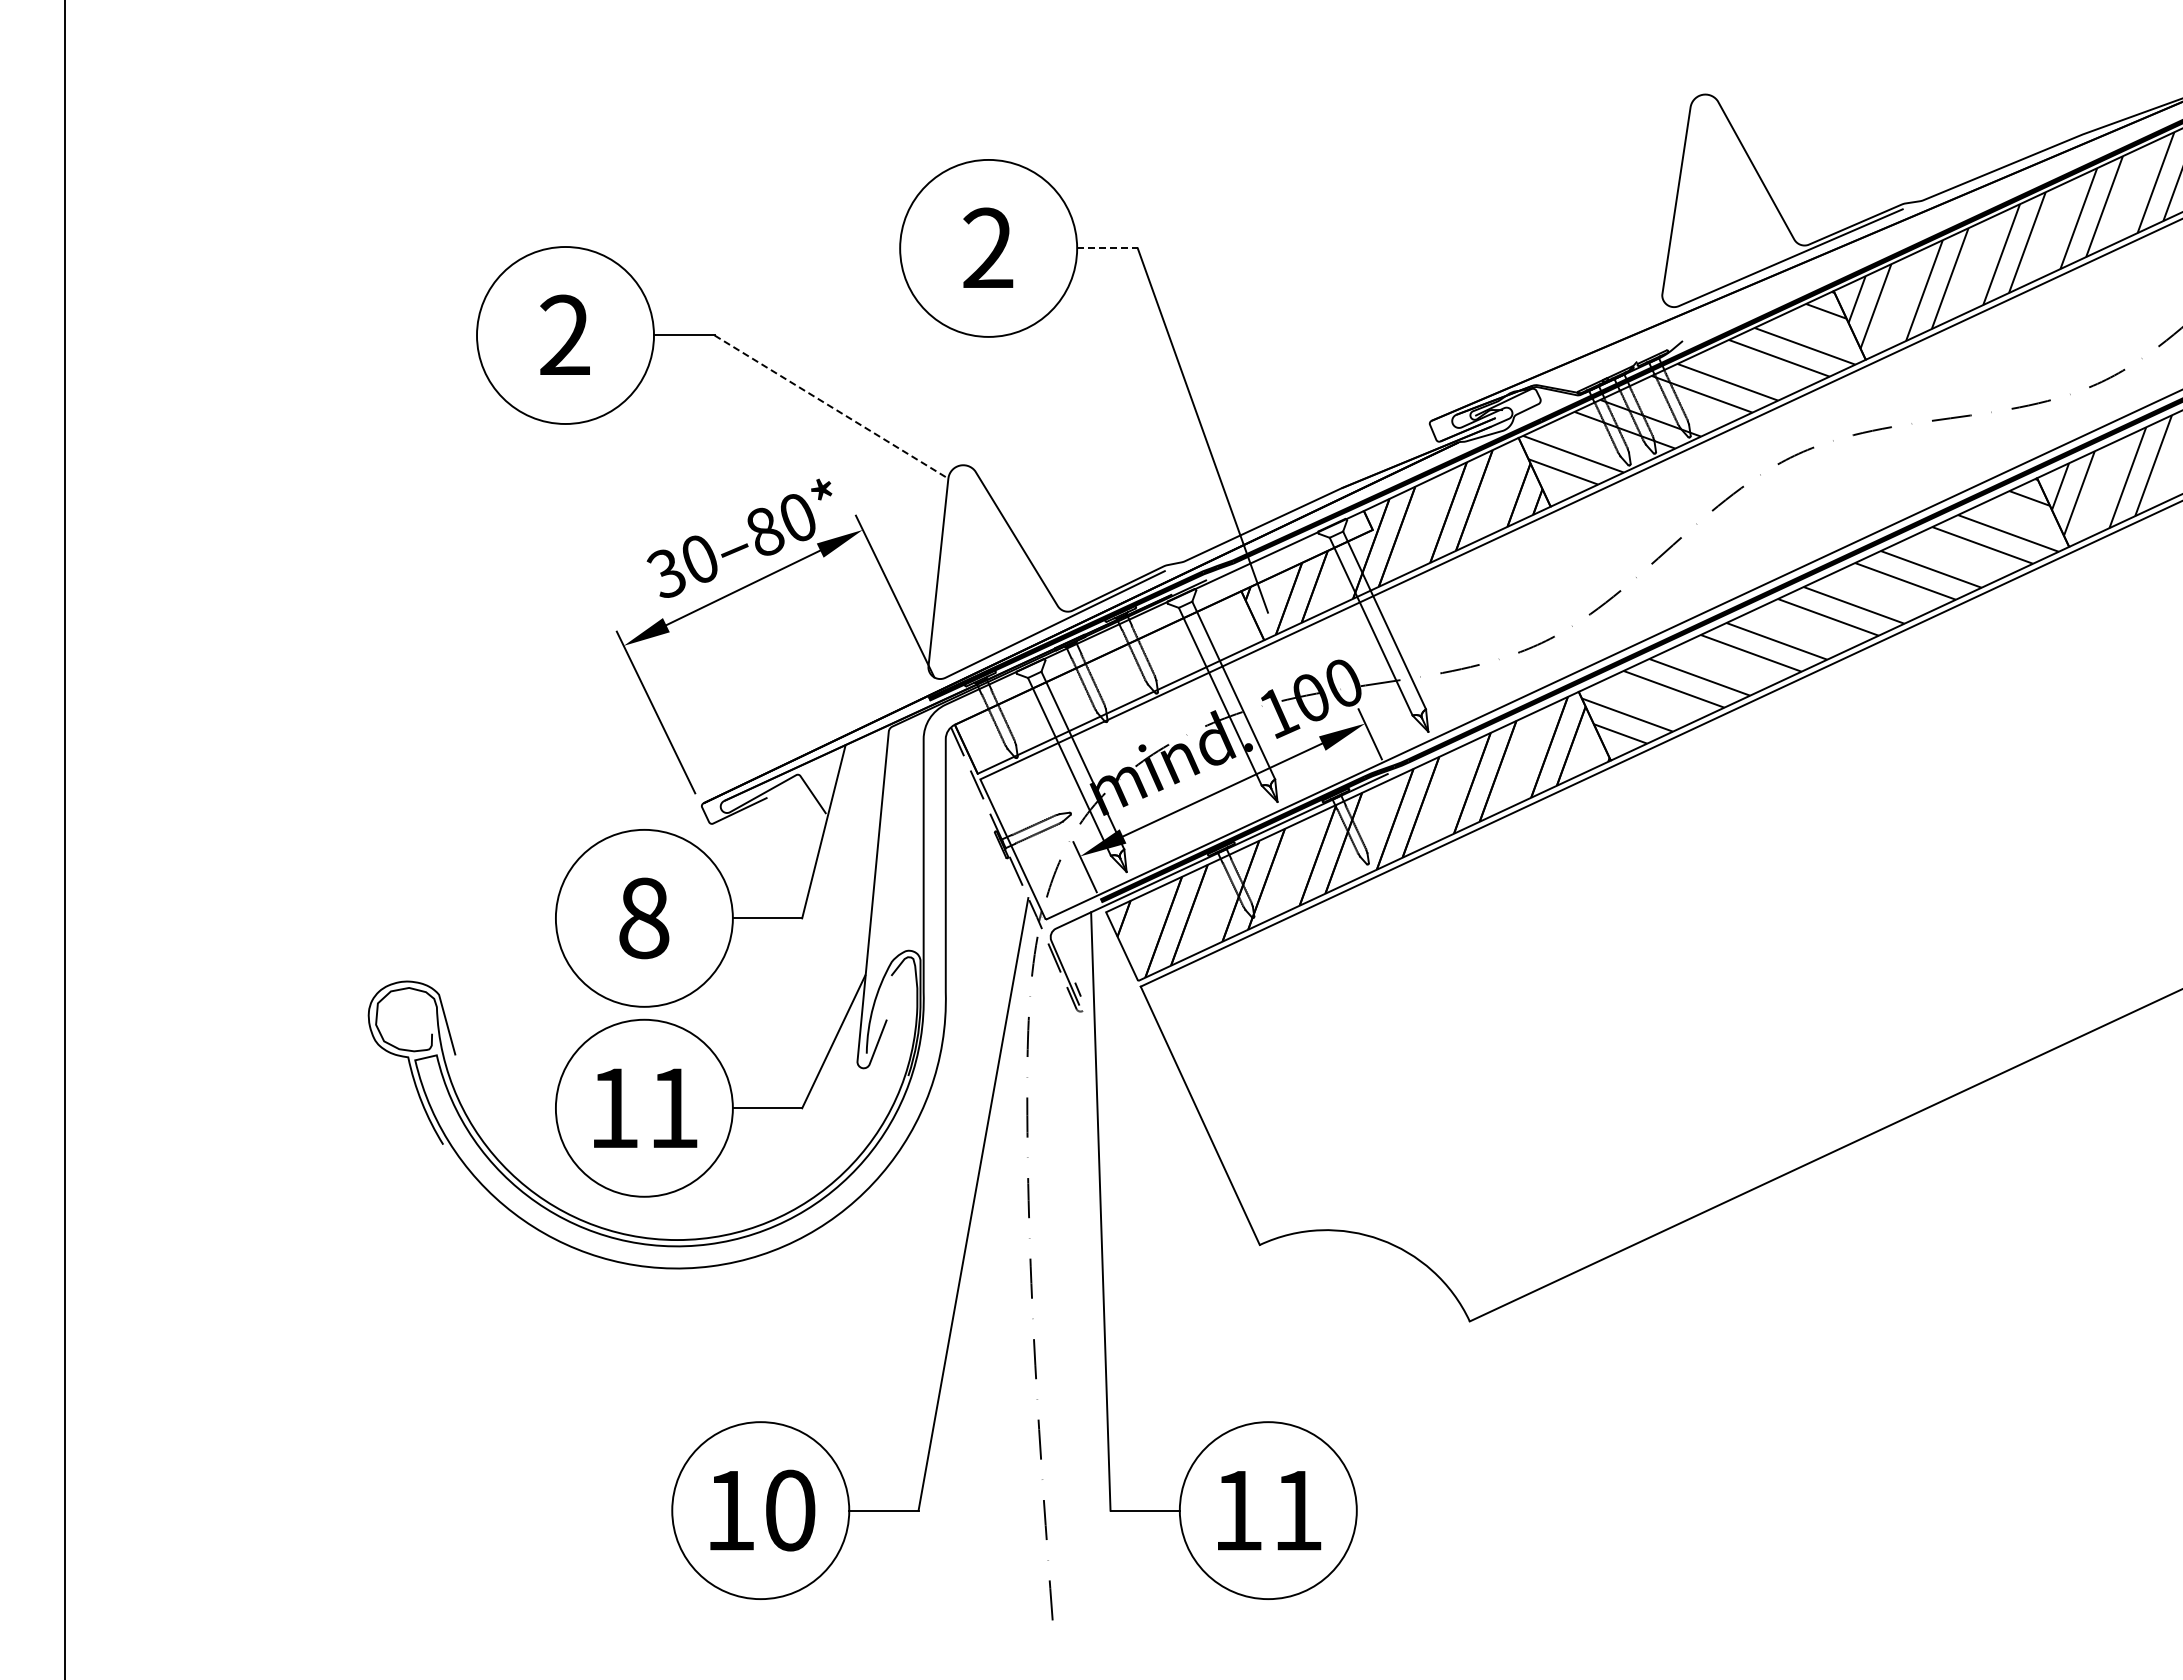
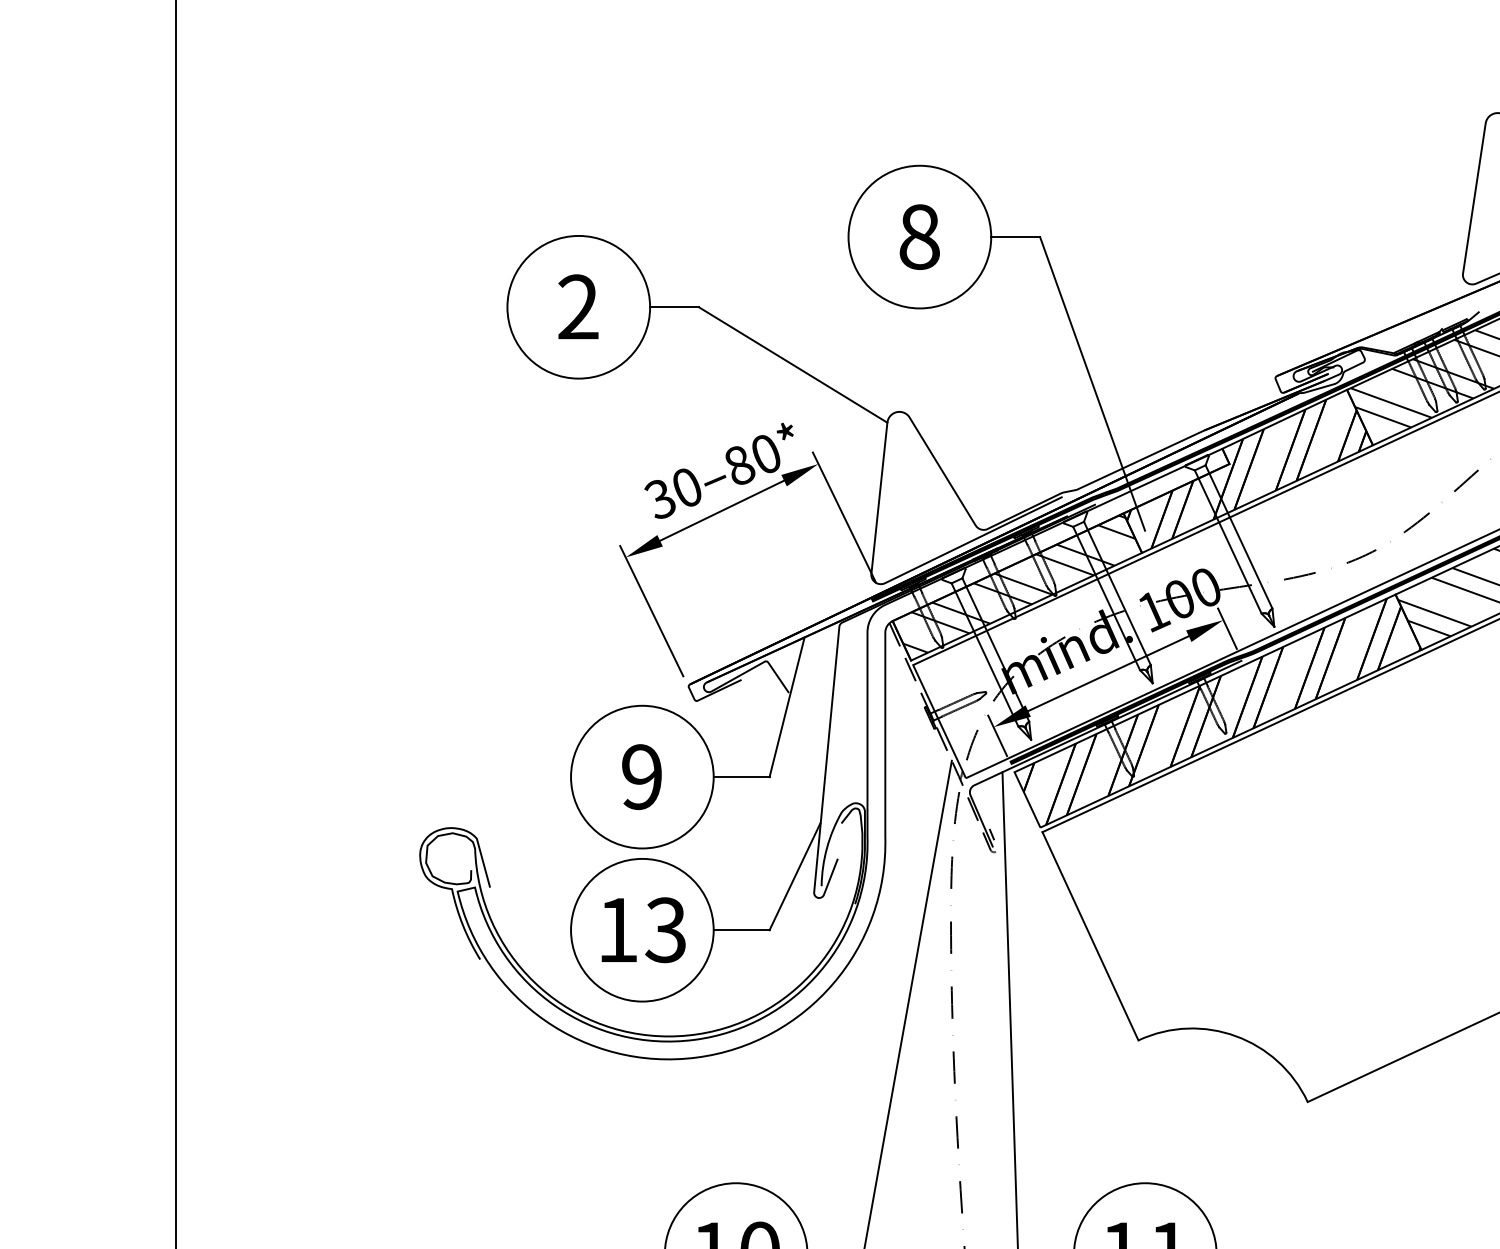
text: (988, 248) -> (919, 237), 2 -> 8
line: (1107, 248) -> (1015, 237), dashed -> solid
line: (831, 407) -> (793, 365), dashed -> solid
hatch: (1111, 678) -> (1018, 583), added
text: (644, 918) -> (642, 777), 8 -> 9
text: (672, 1108) -> (665, 930), 11 -> 13

